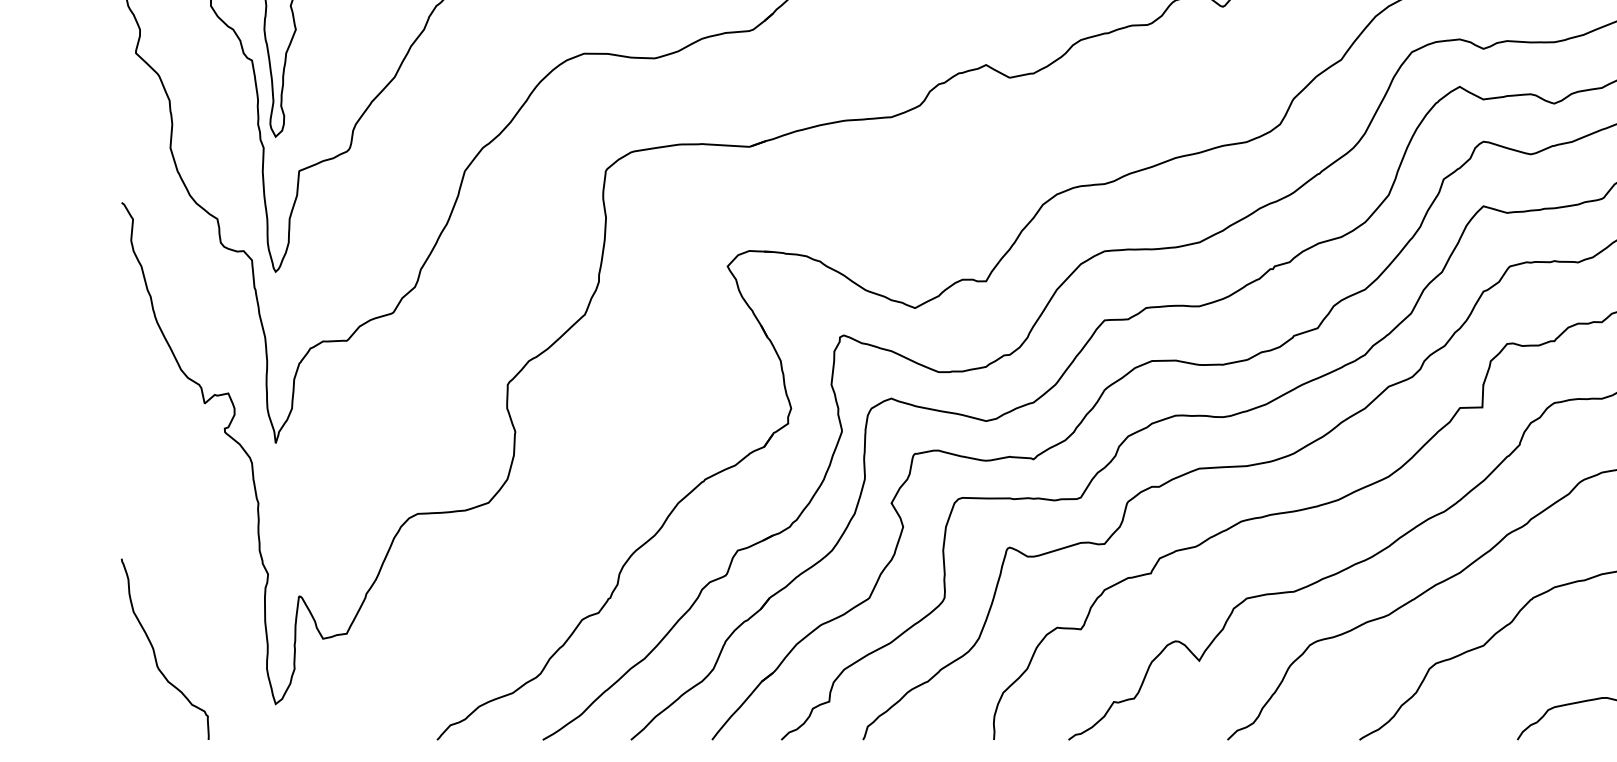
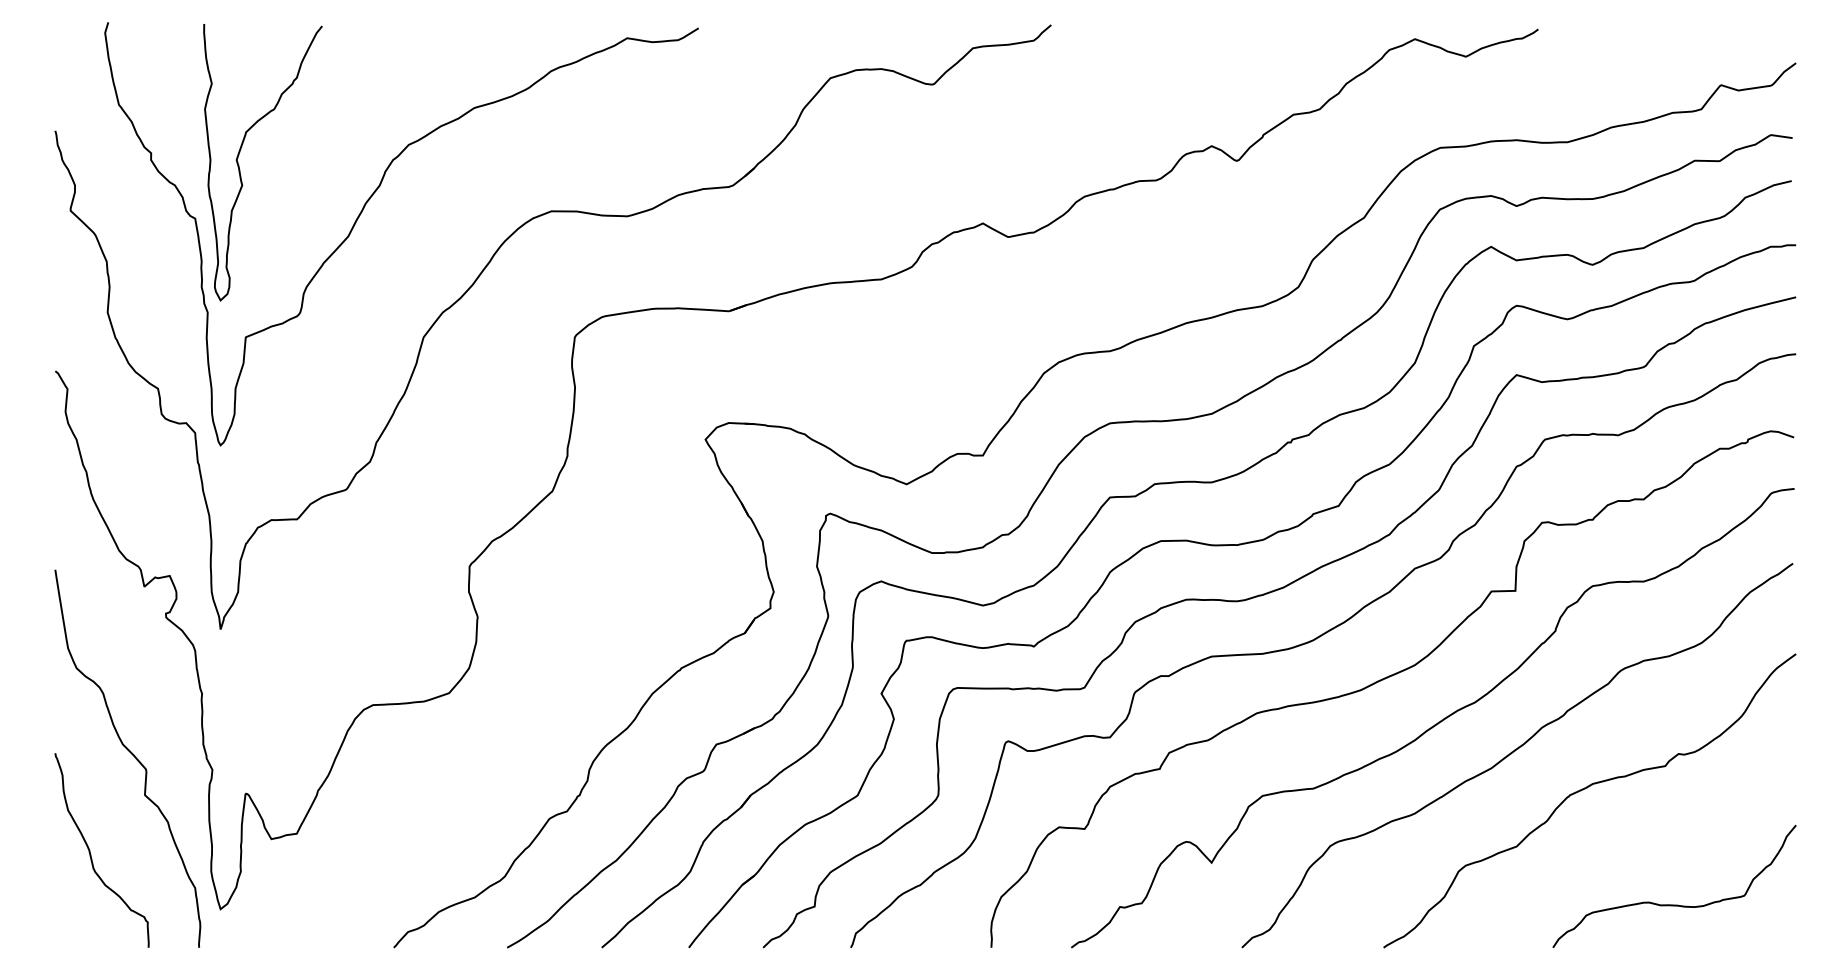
curve: (192, 559) -> (131, 754), added

